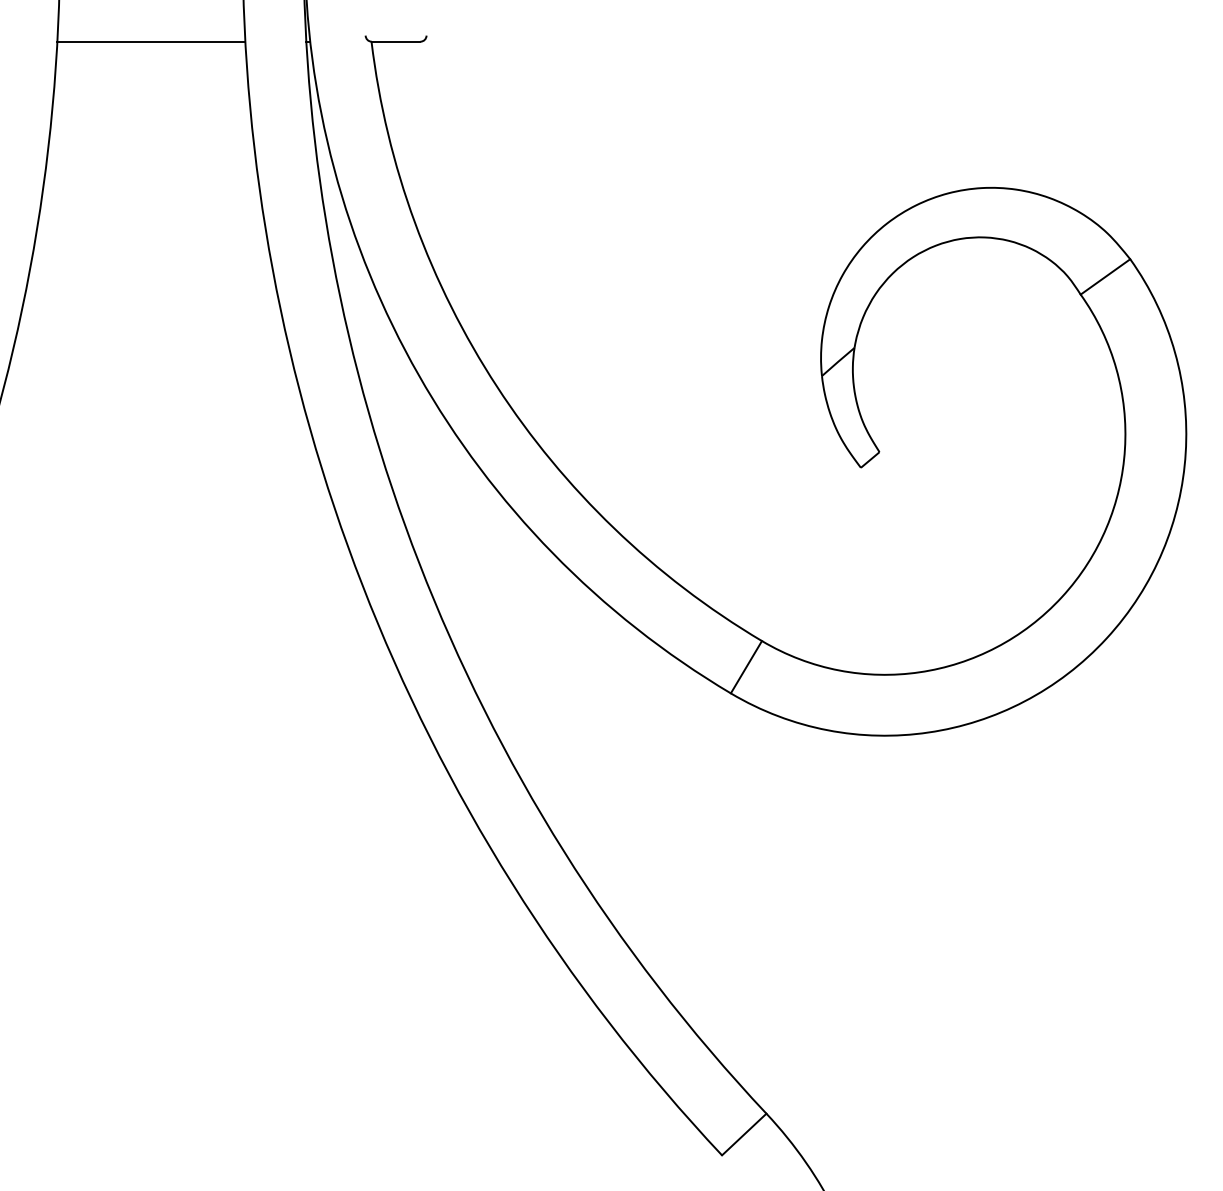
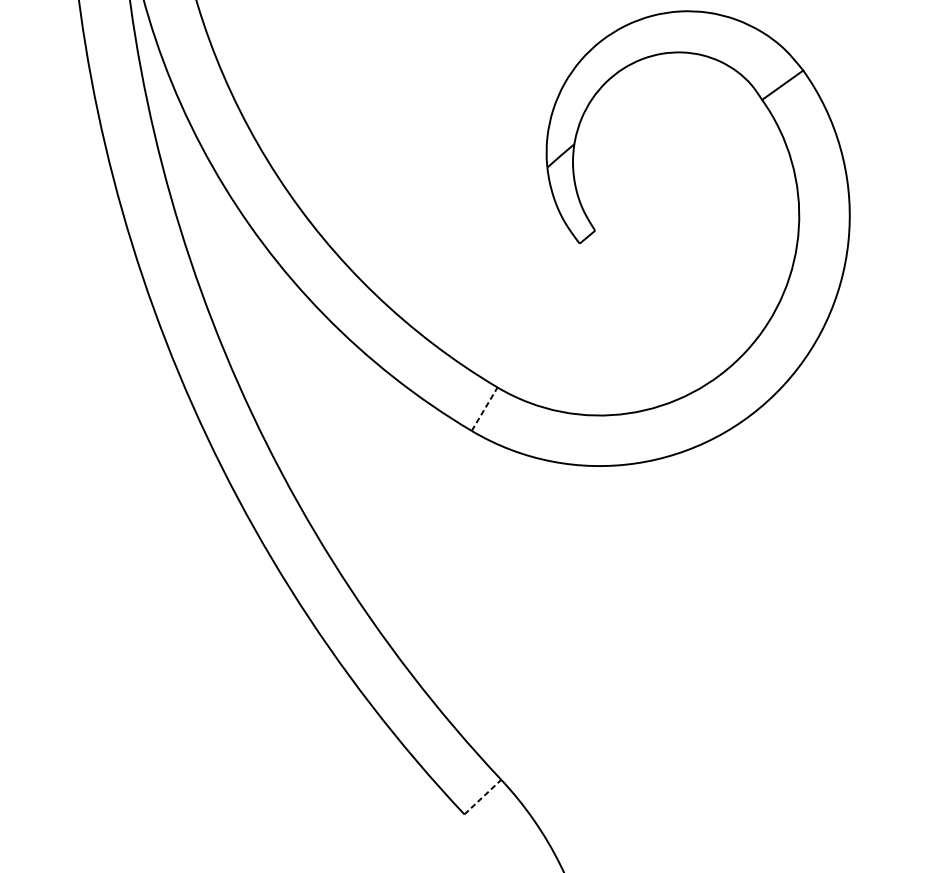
line: (746, 666) -> (484, 408), solid -> dashed
line: (744, 1134) -> (483, 797), solid -> dashed

